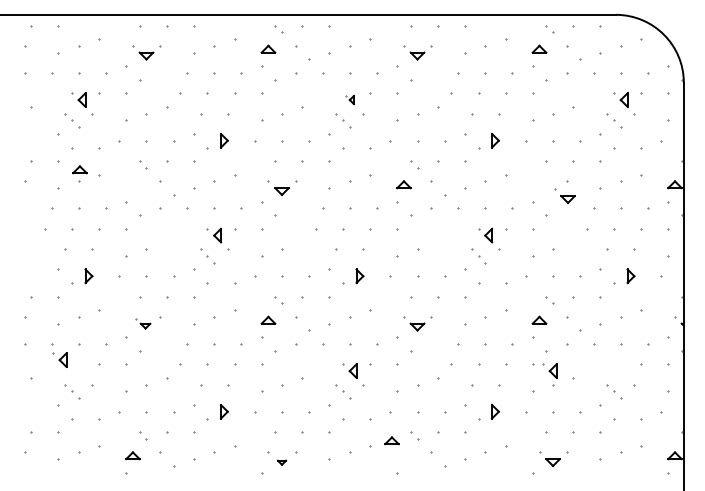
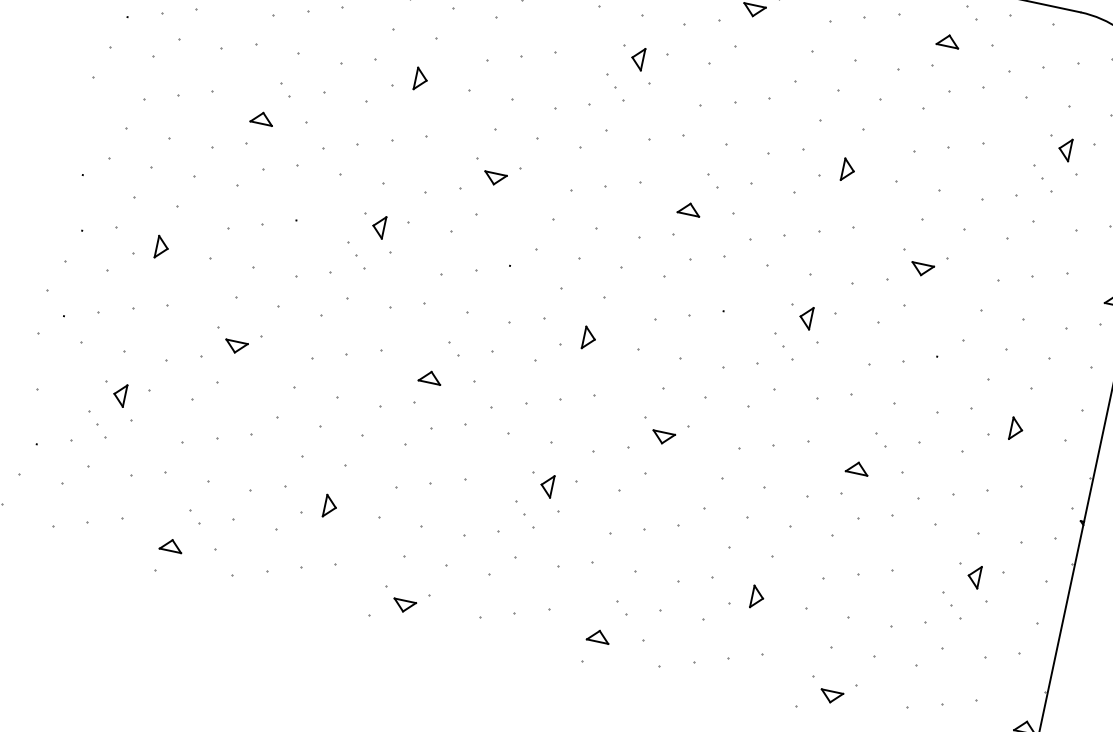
part: (349, 99) -> (632, 56), size x1.67
part: (79, 169) -> (261, 117), moved
part: (564, 196) -> (917, 263), moved
part: (143, 323) -> (232, 340), size x1.43
part: (59, 359) -> (114, 392), moved
part: (549, 370) -> (968, 574), moved
part: (391, 440) -> (598, 635), moved
part: (281, 462) -> (403, 605), size x1.67

